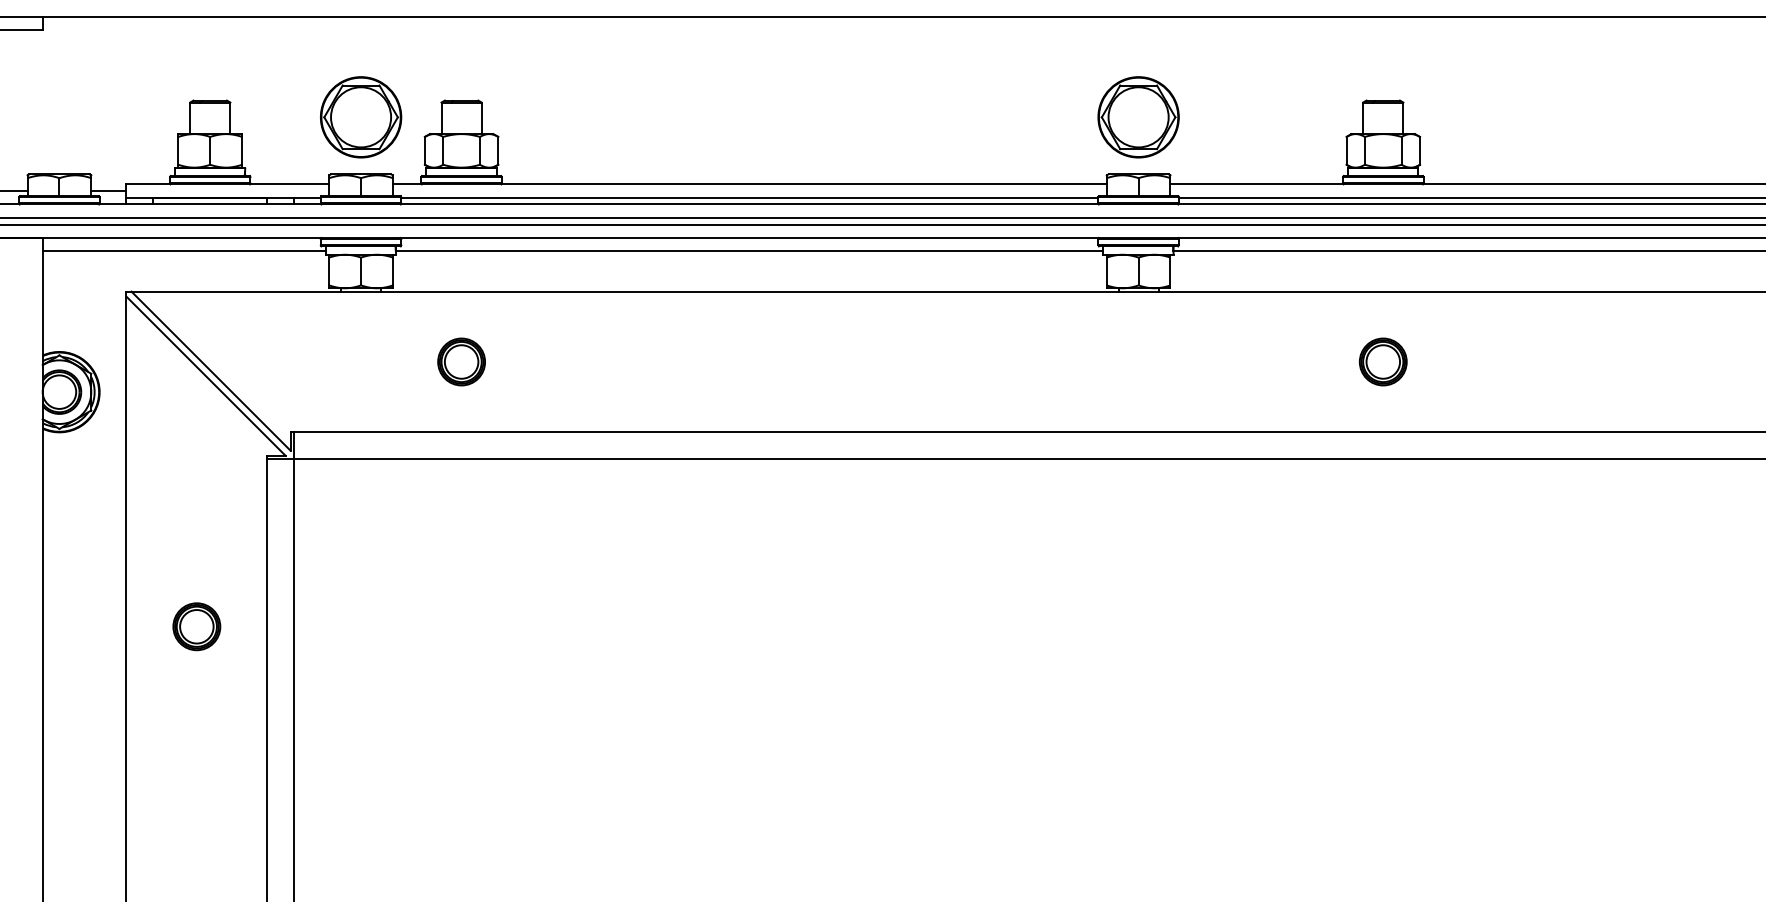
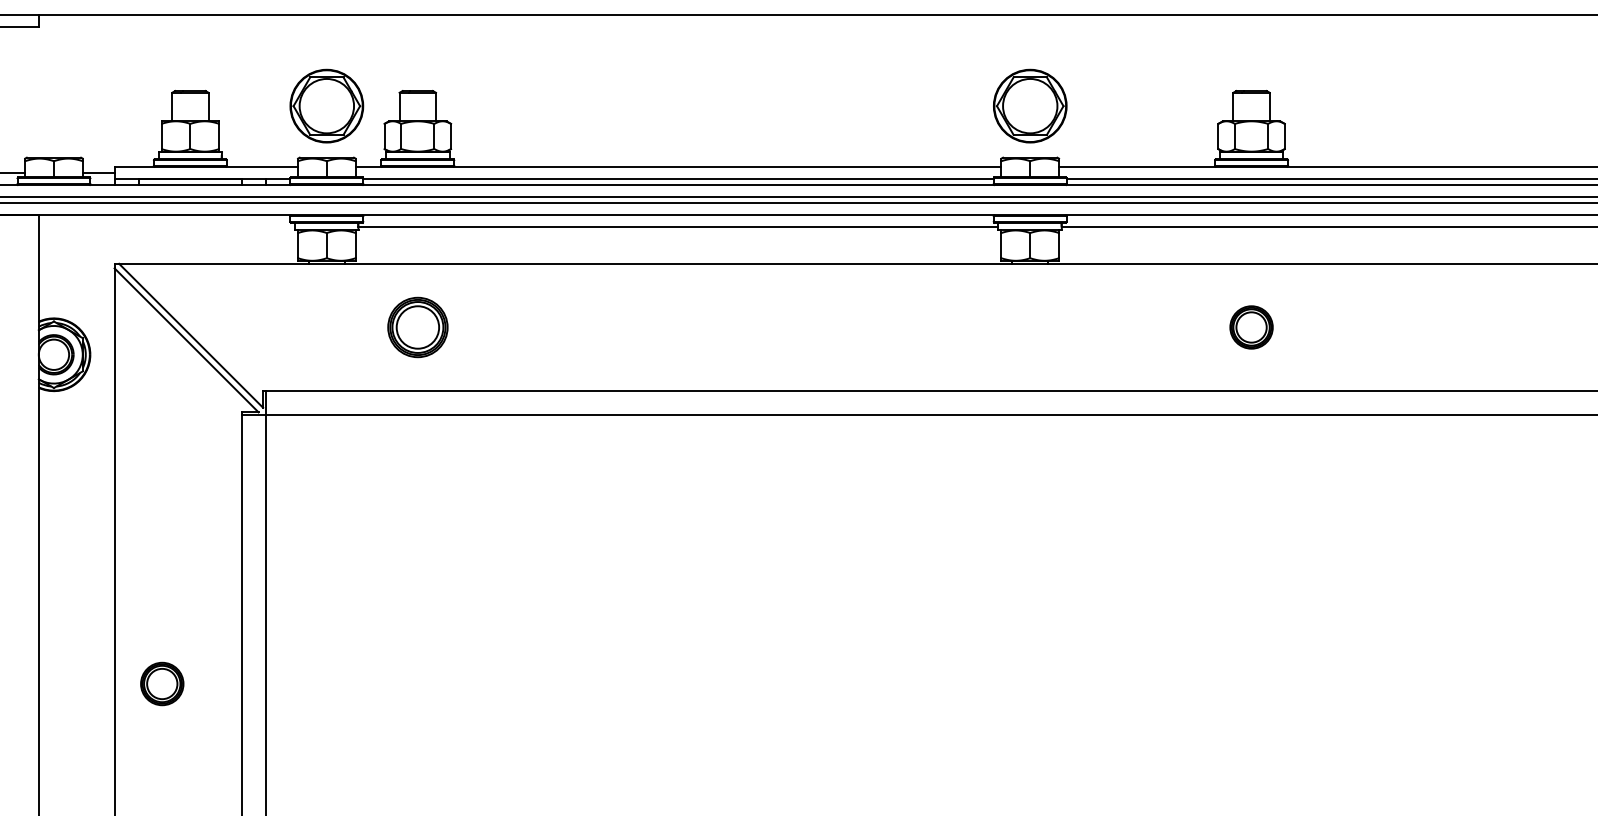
line: (183, 251) -> (166, 227), removed
part: (461, 362) -> (417, 327), size x1.4
part: (197, 626) -> (162, 683), moved

